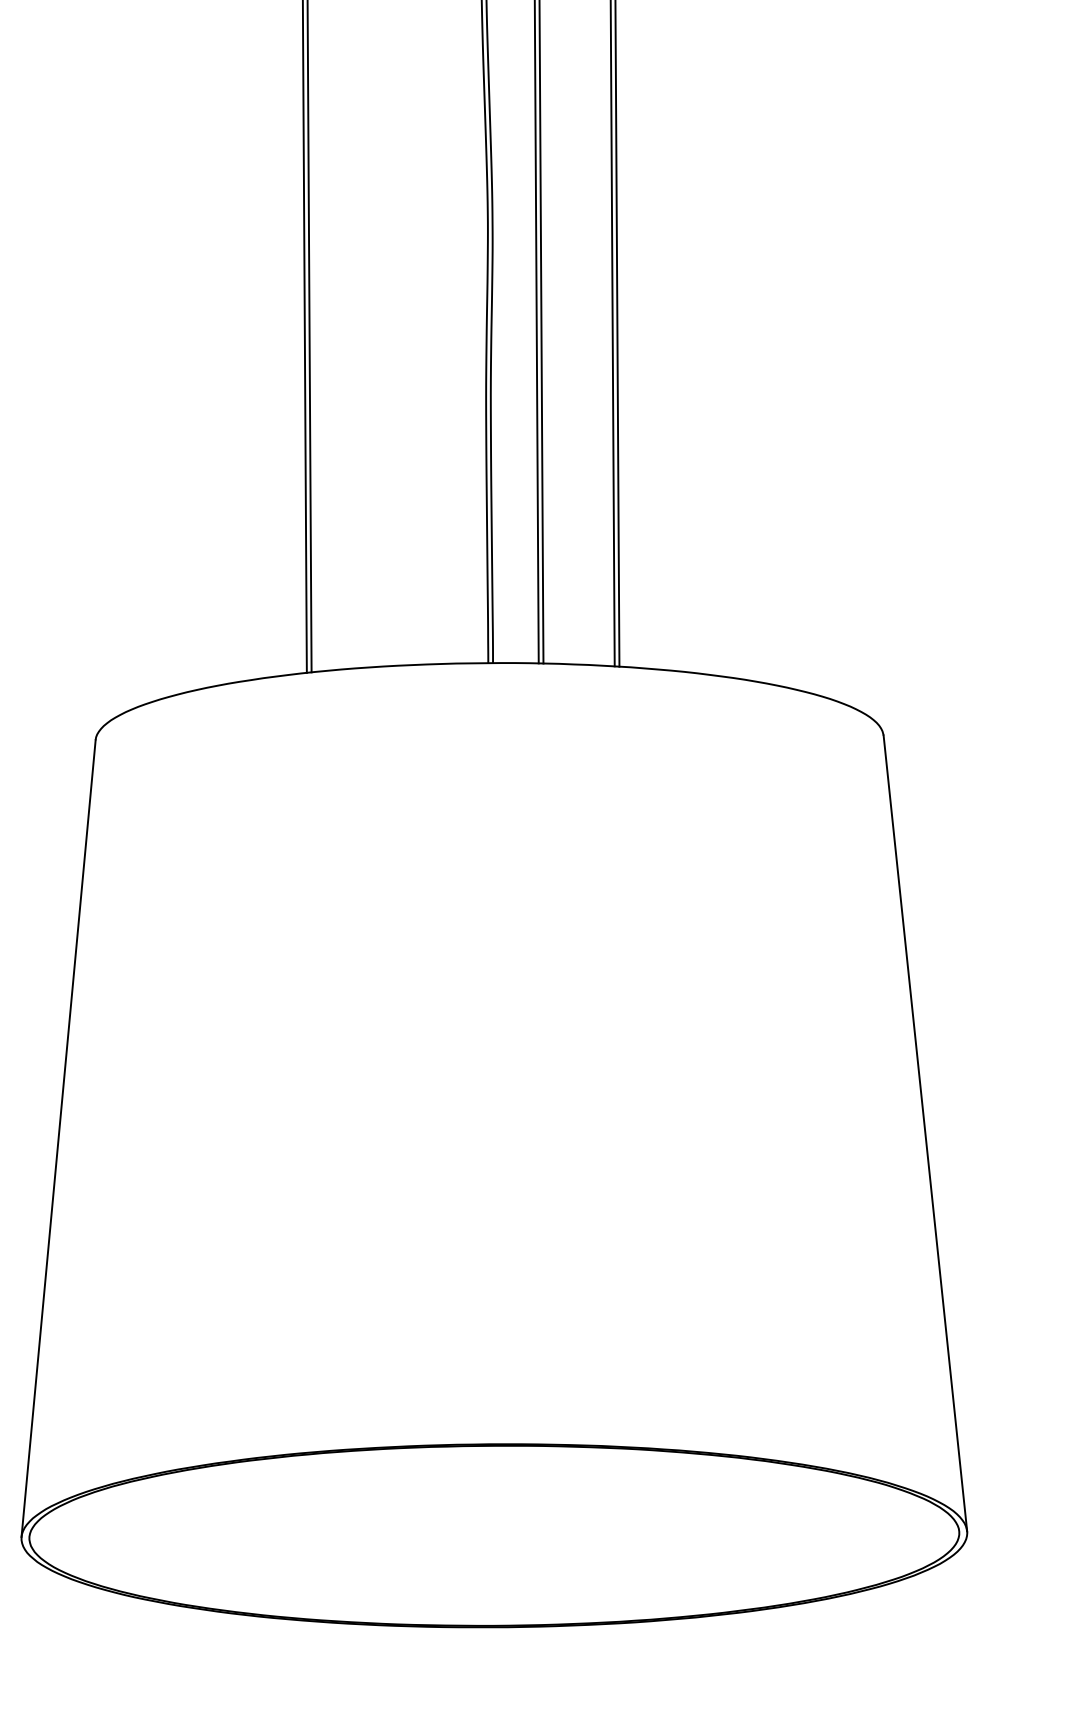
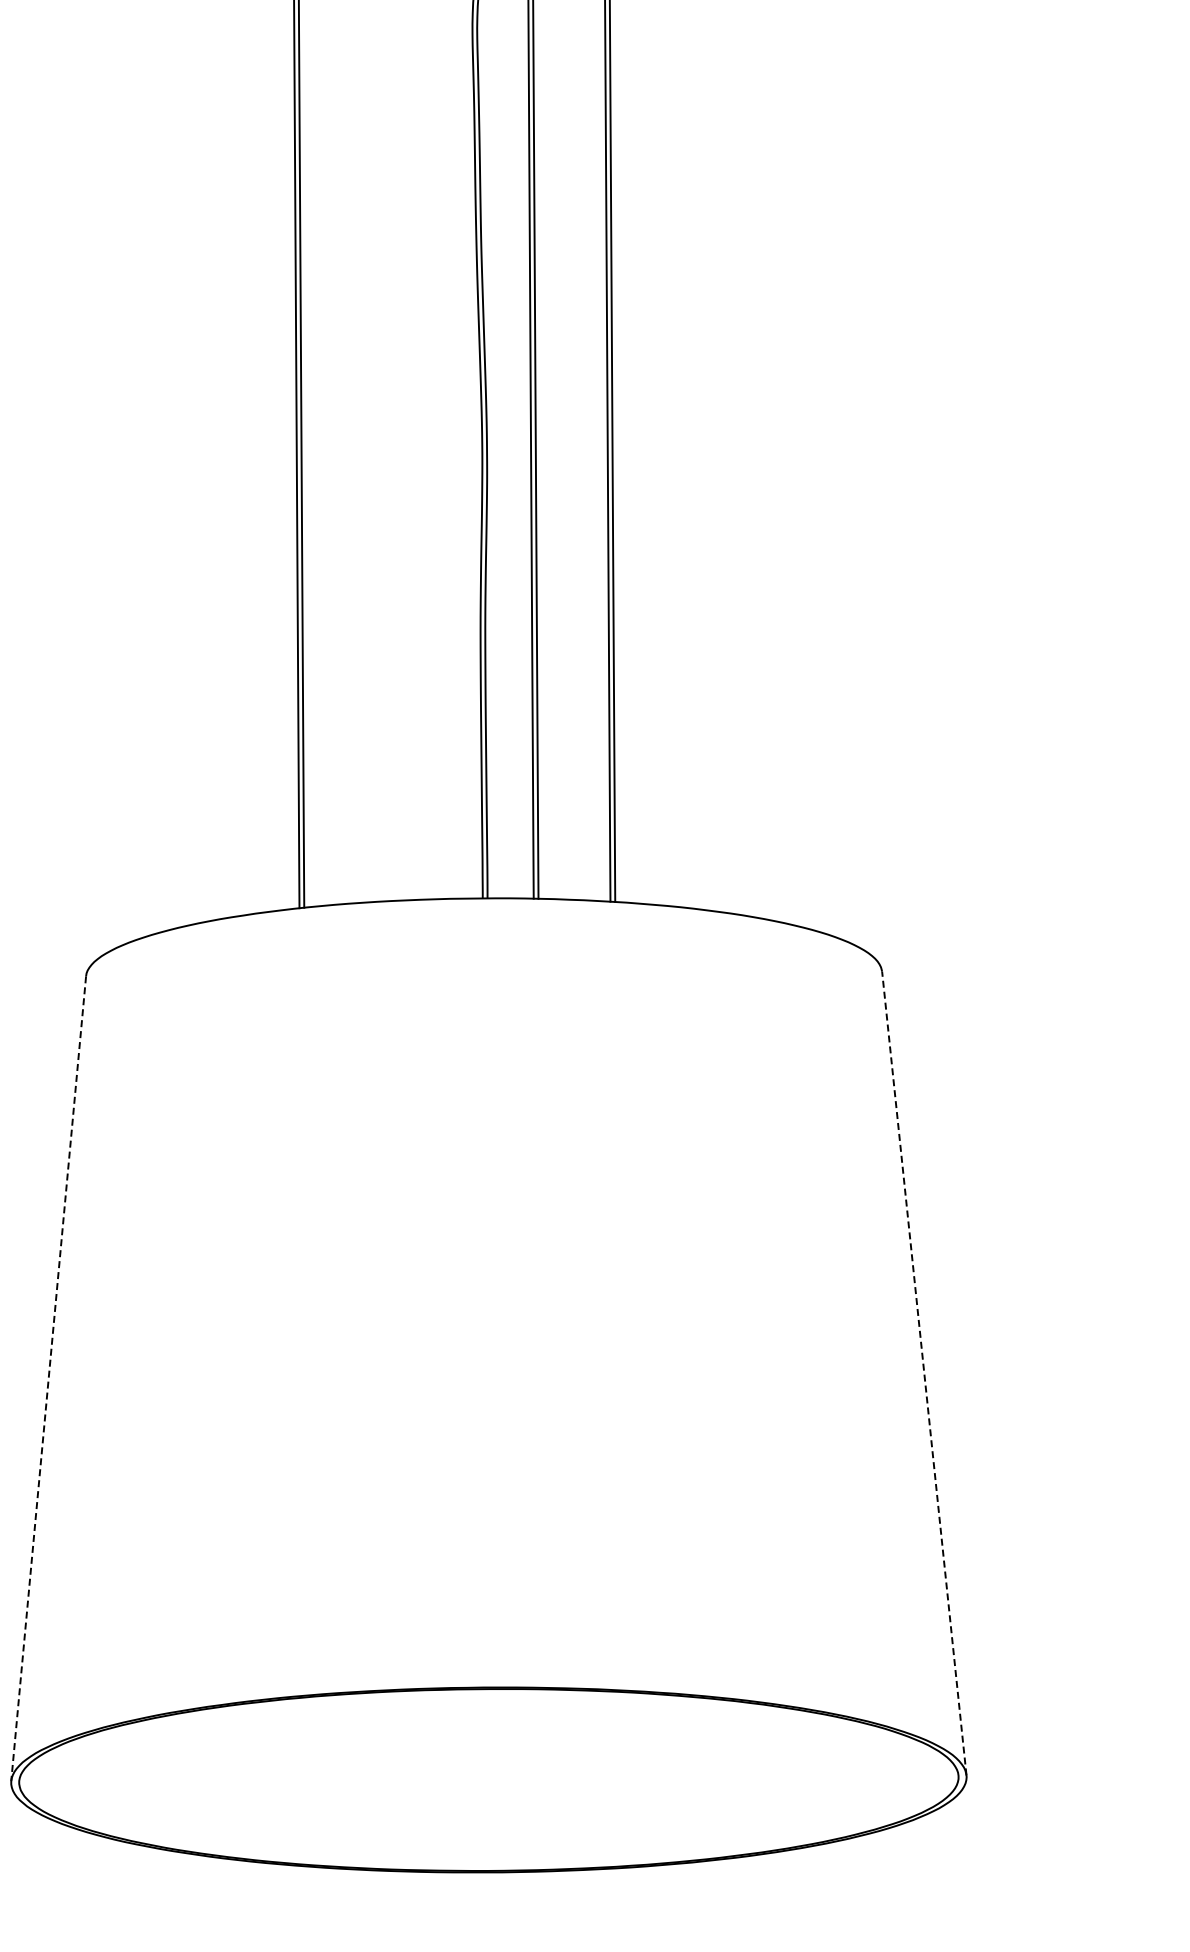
line: (925, 1133) -> (924, 1373), solid -> dashed
line: (58, 1139) -> (48, 1379), solid -> dashed

